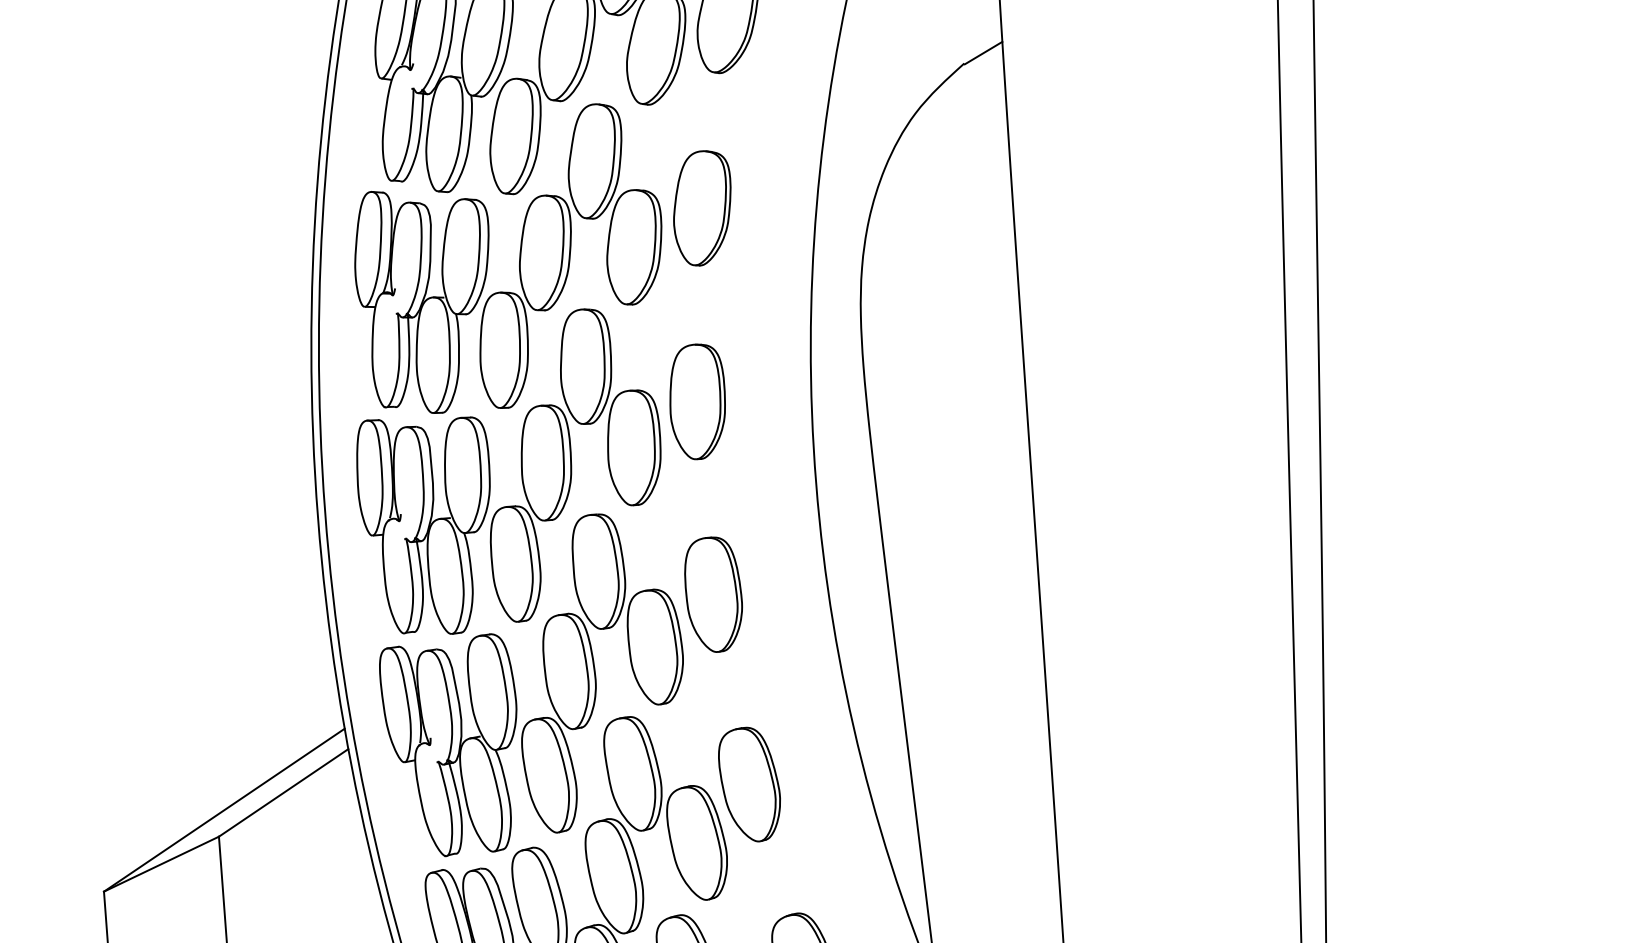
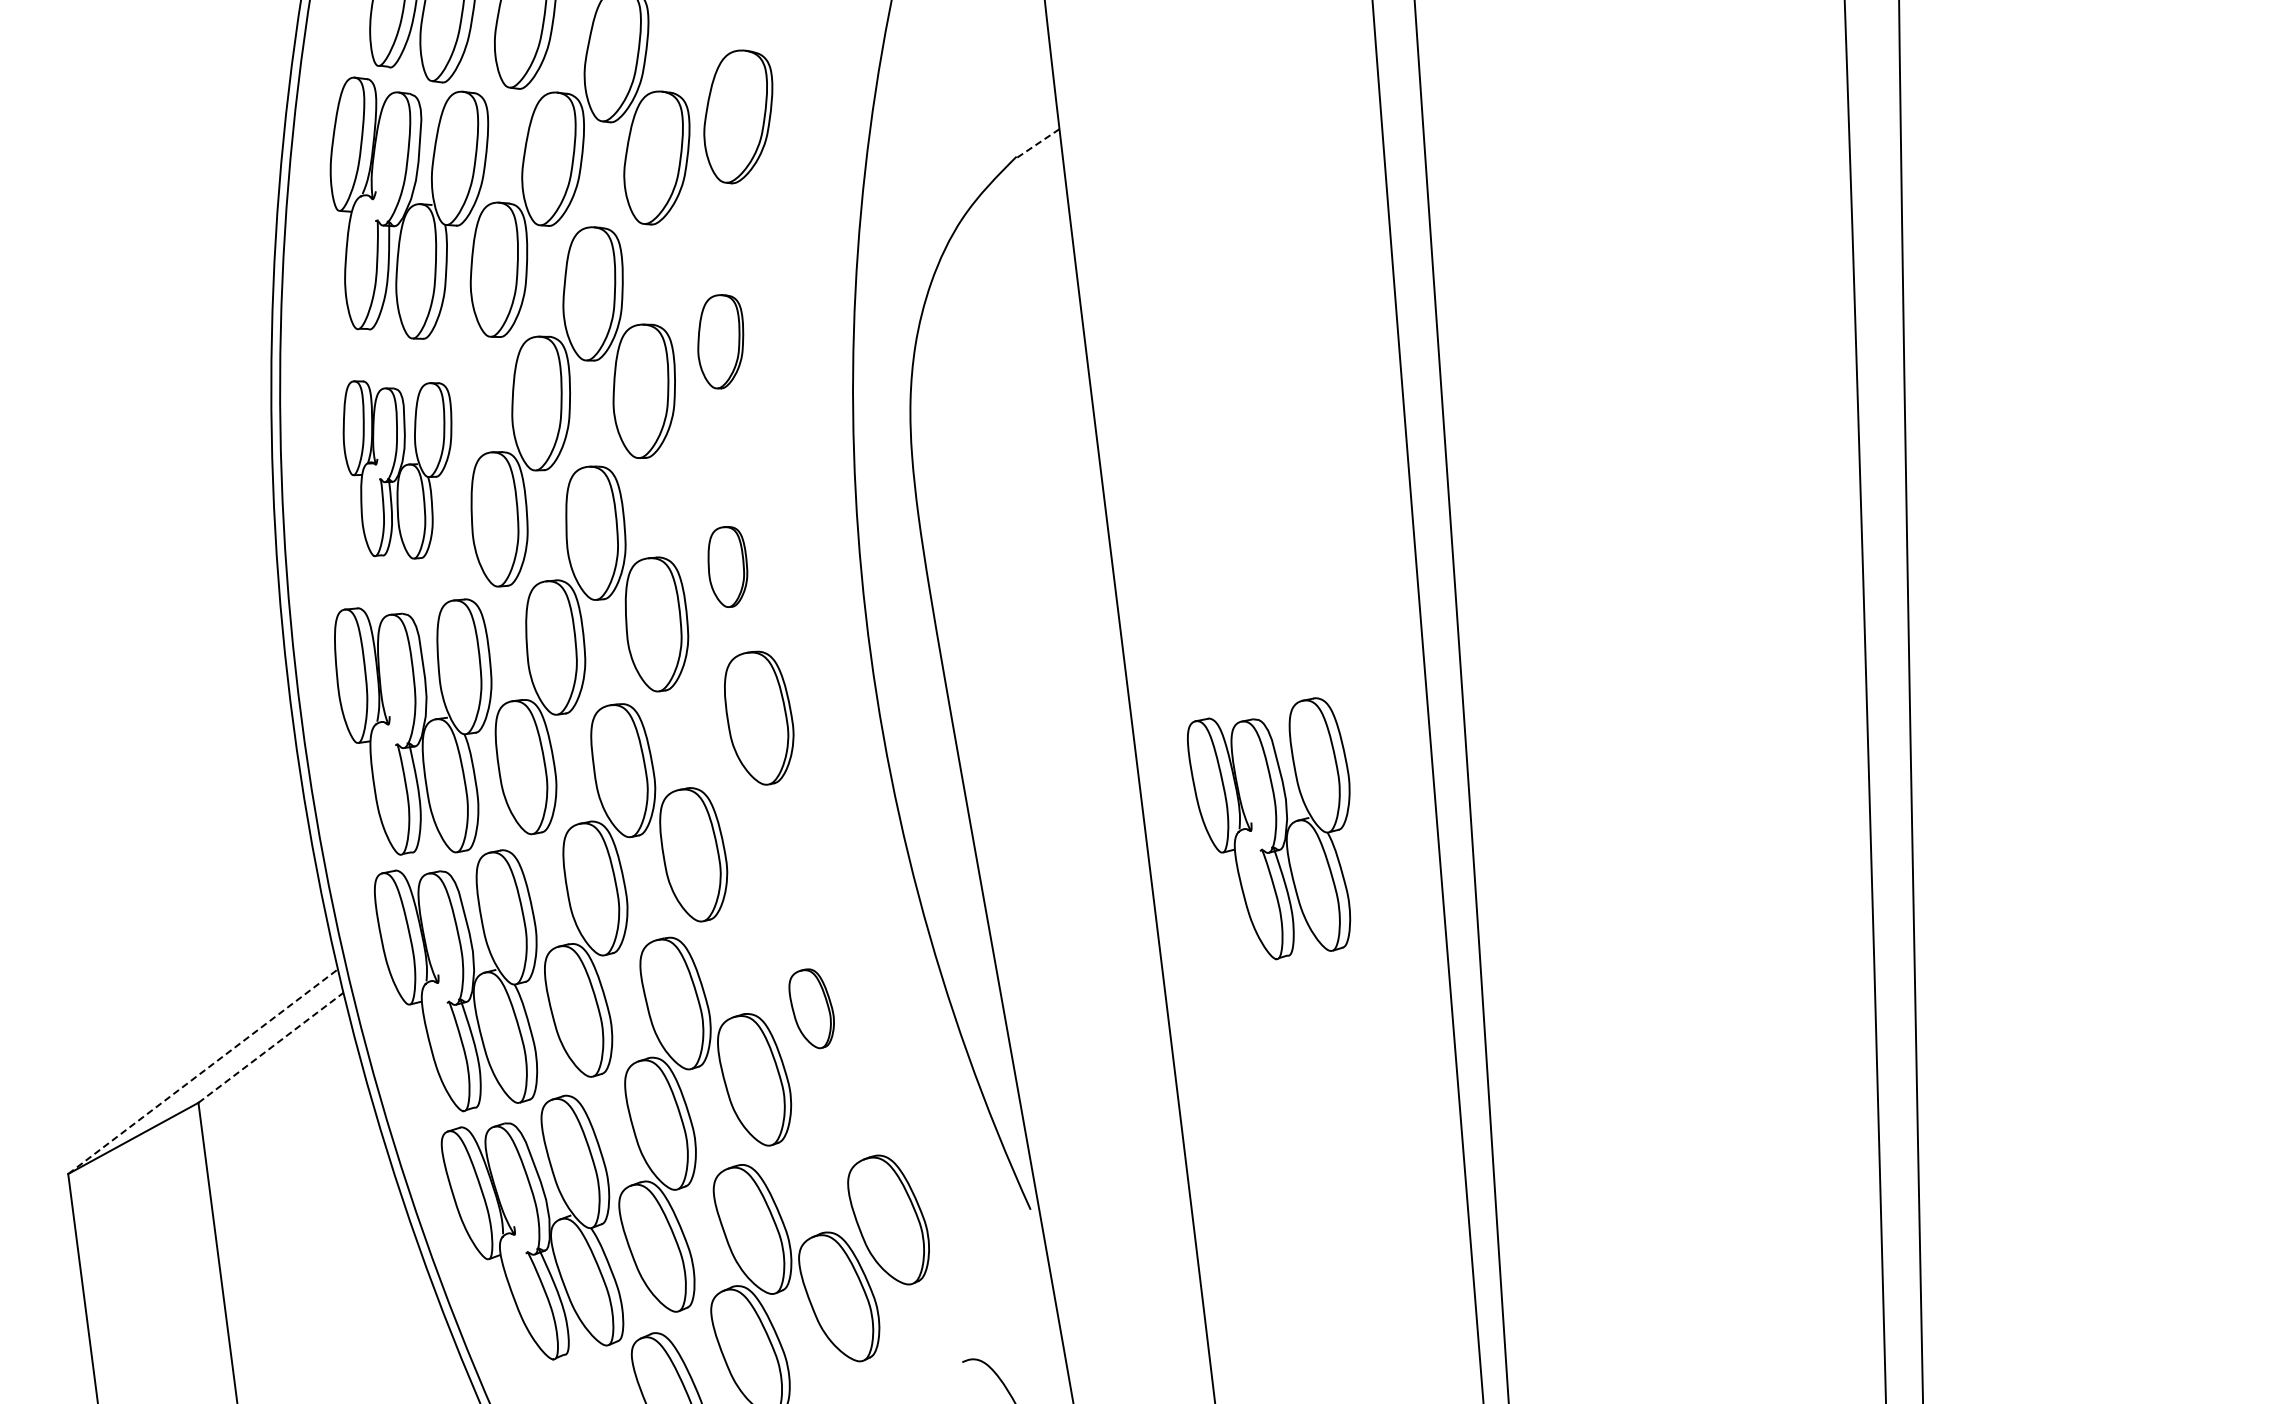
line: (983, 53) -> (1038, 143), solid -> dashed
part: (701, 208) -> (720, 341), size x0.7
part: (419, 302) -> (397, 469), size x0.7
part: (697, 401) -> (727, 566), size x0.6
part: (713, 594) -> (759, 717), moved
part: (1149, 651) -> (1269, 828), added
part: (748, 784) -> (811, 1008), size x0.6
line: (284, 792) -> (271, 1047), solid -> dashed
line: (224, 810) -> (203, 1071), solid -> dashed

